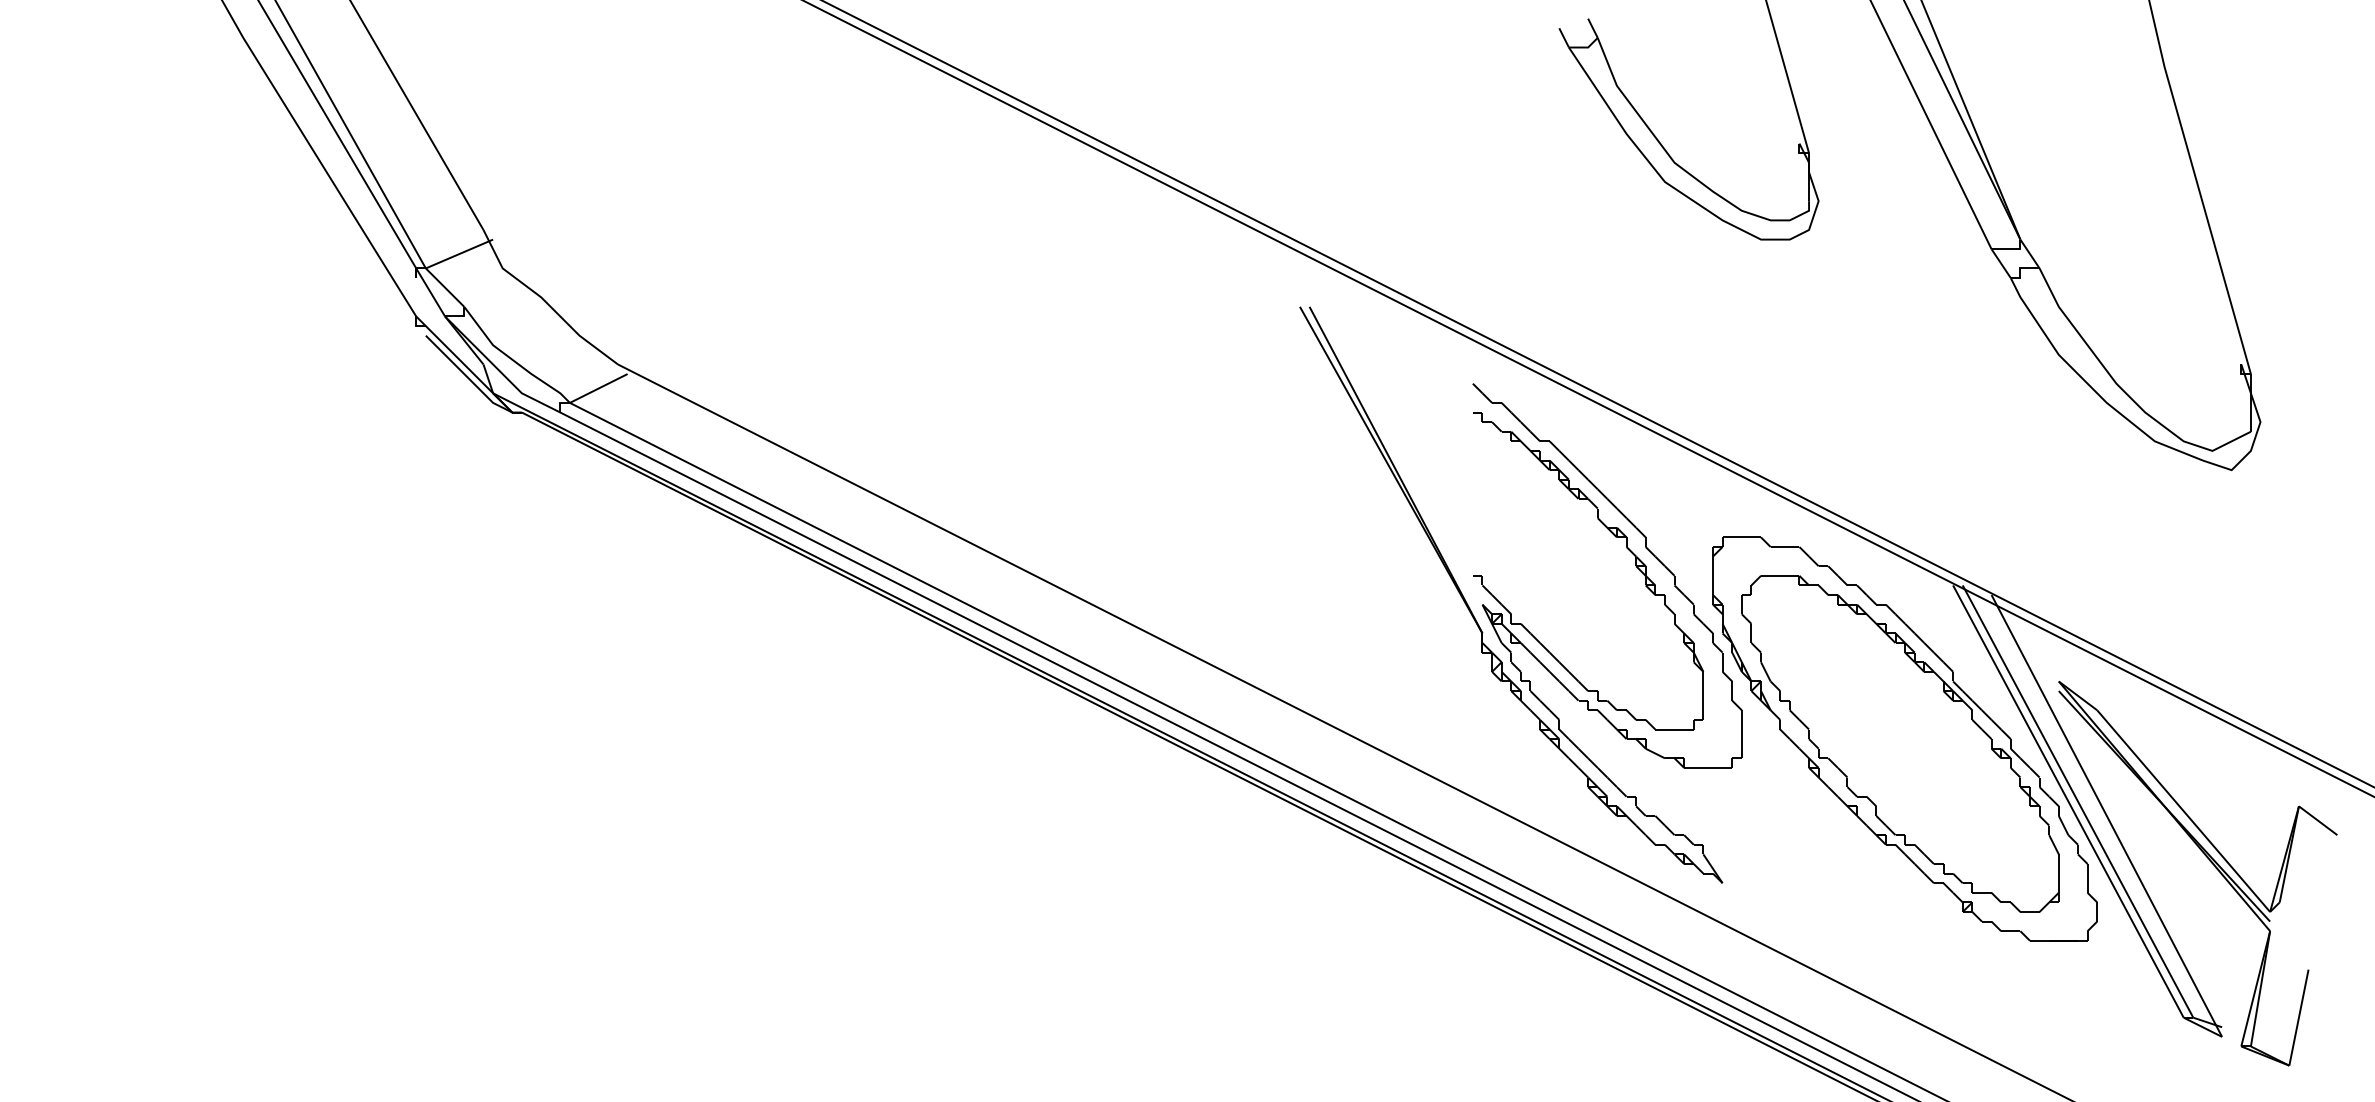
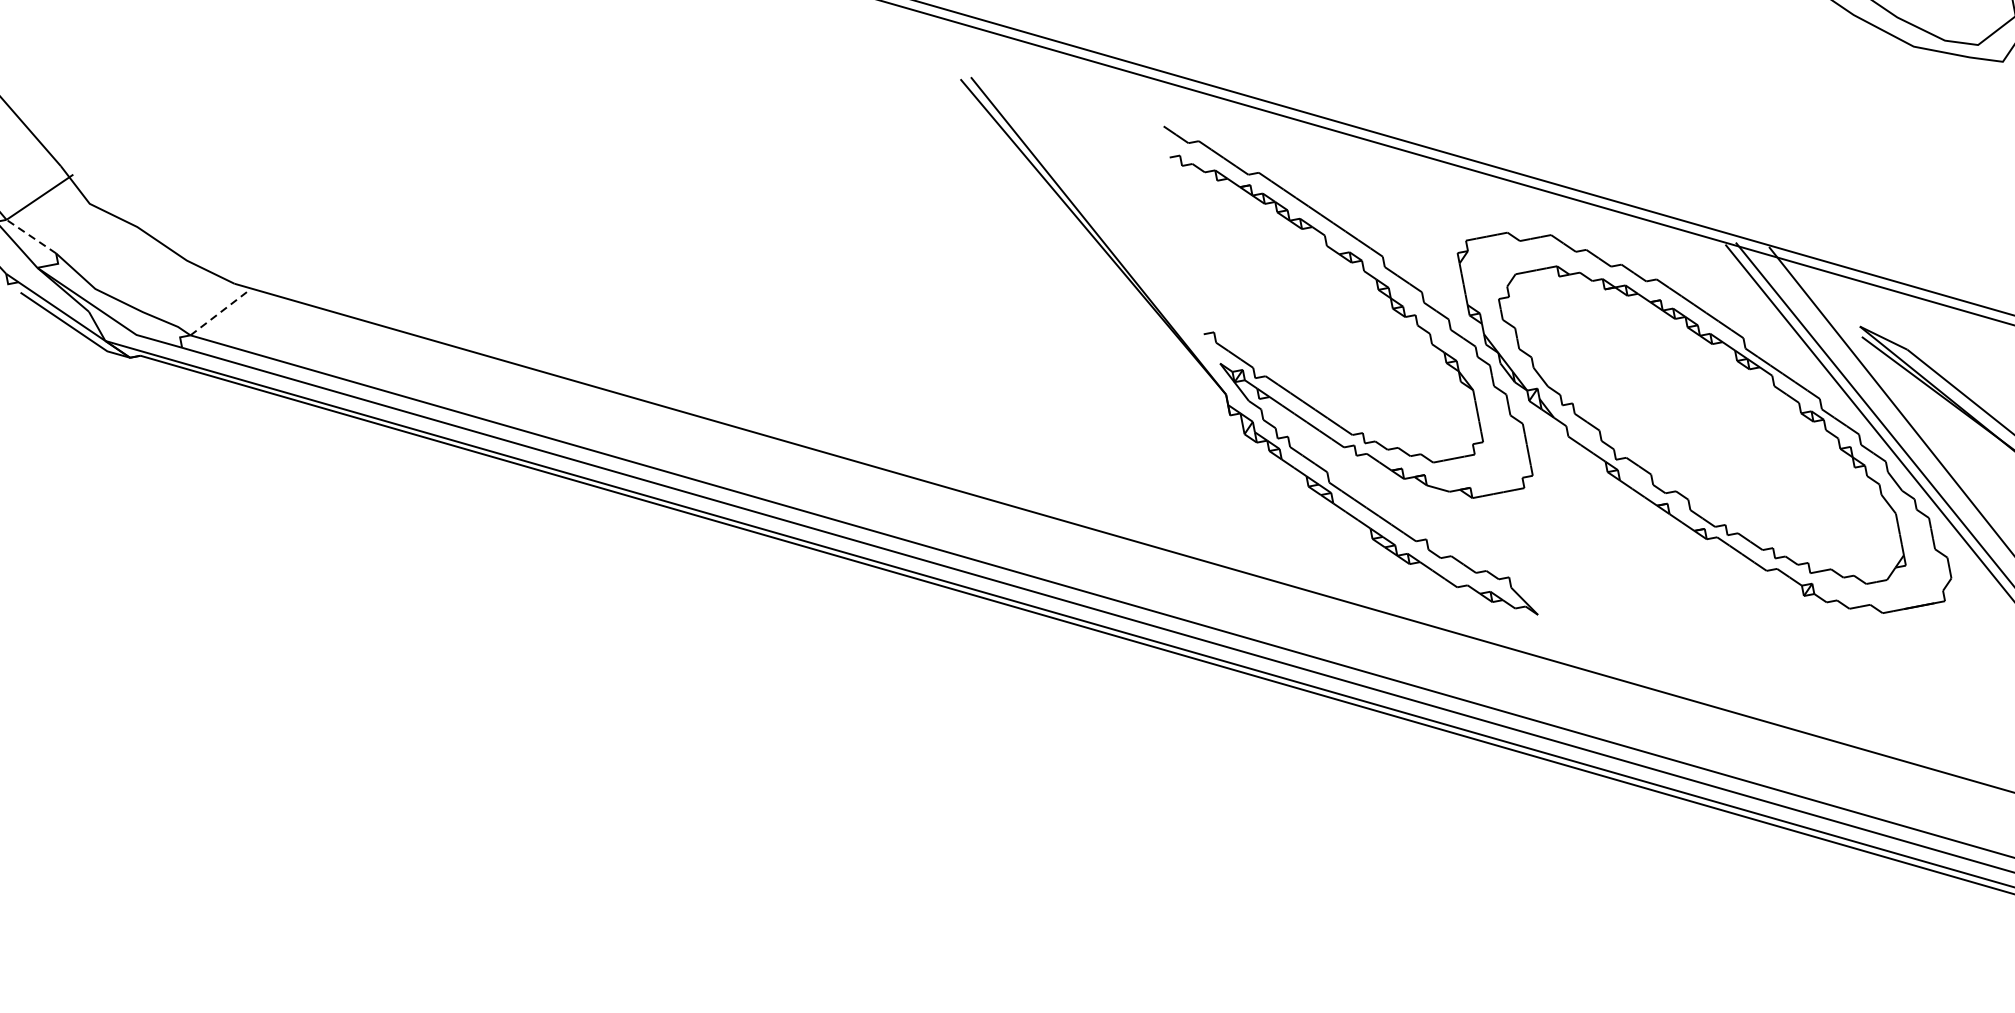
line: (444, 287) -> (30, 236), solid -> dashed
line: (599, 388) -> (219, 313), solid -> dashed

